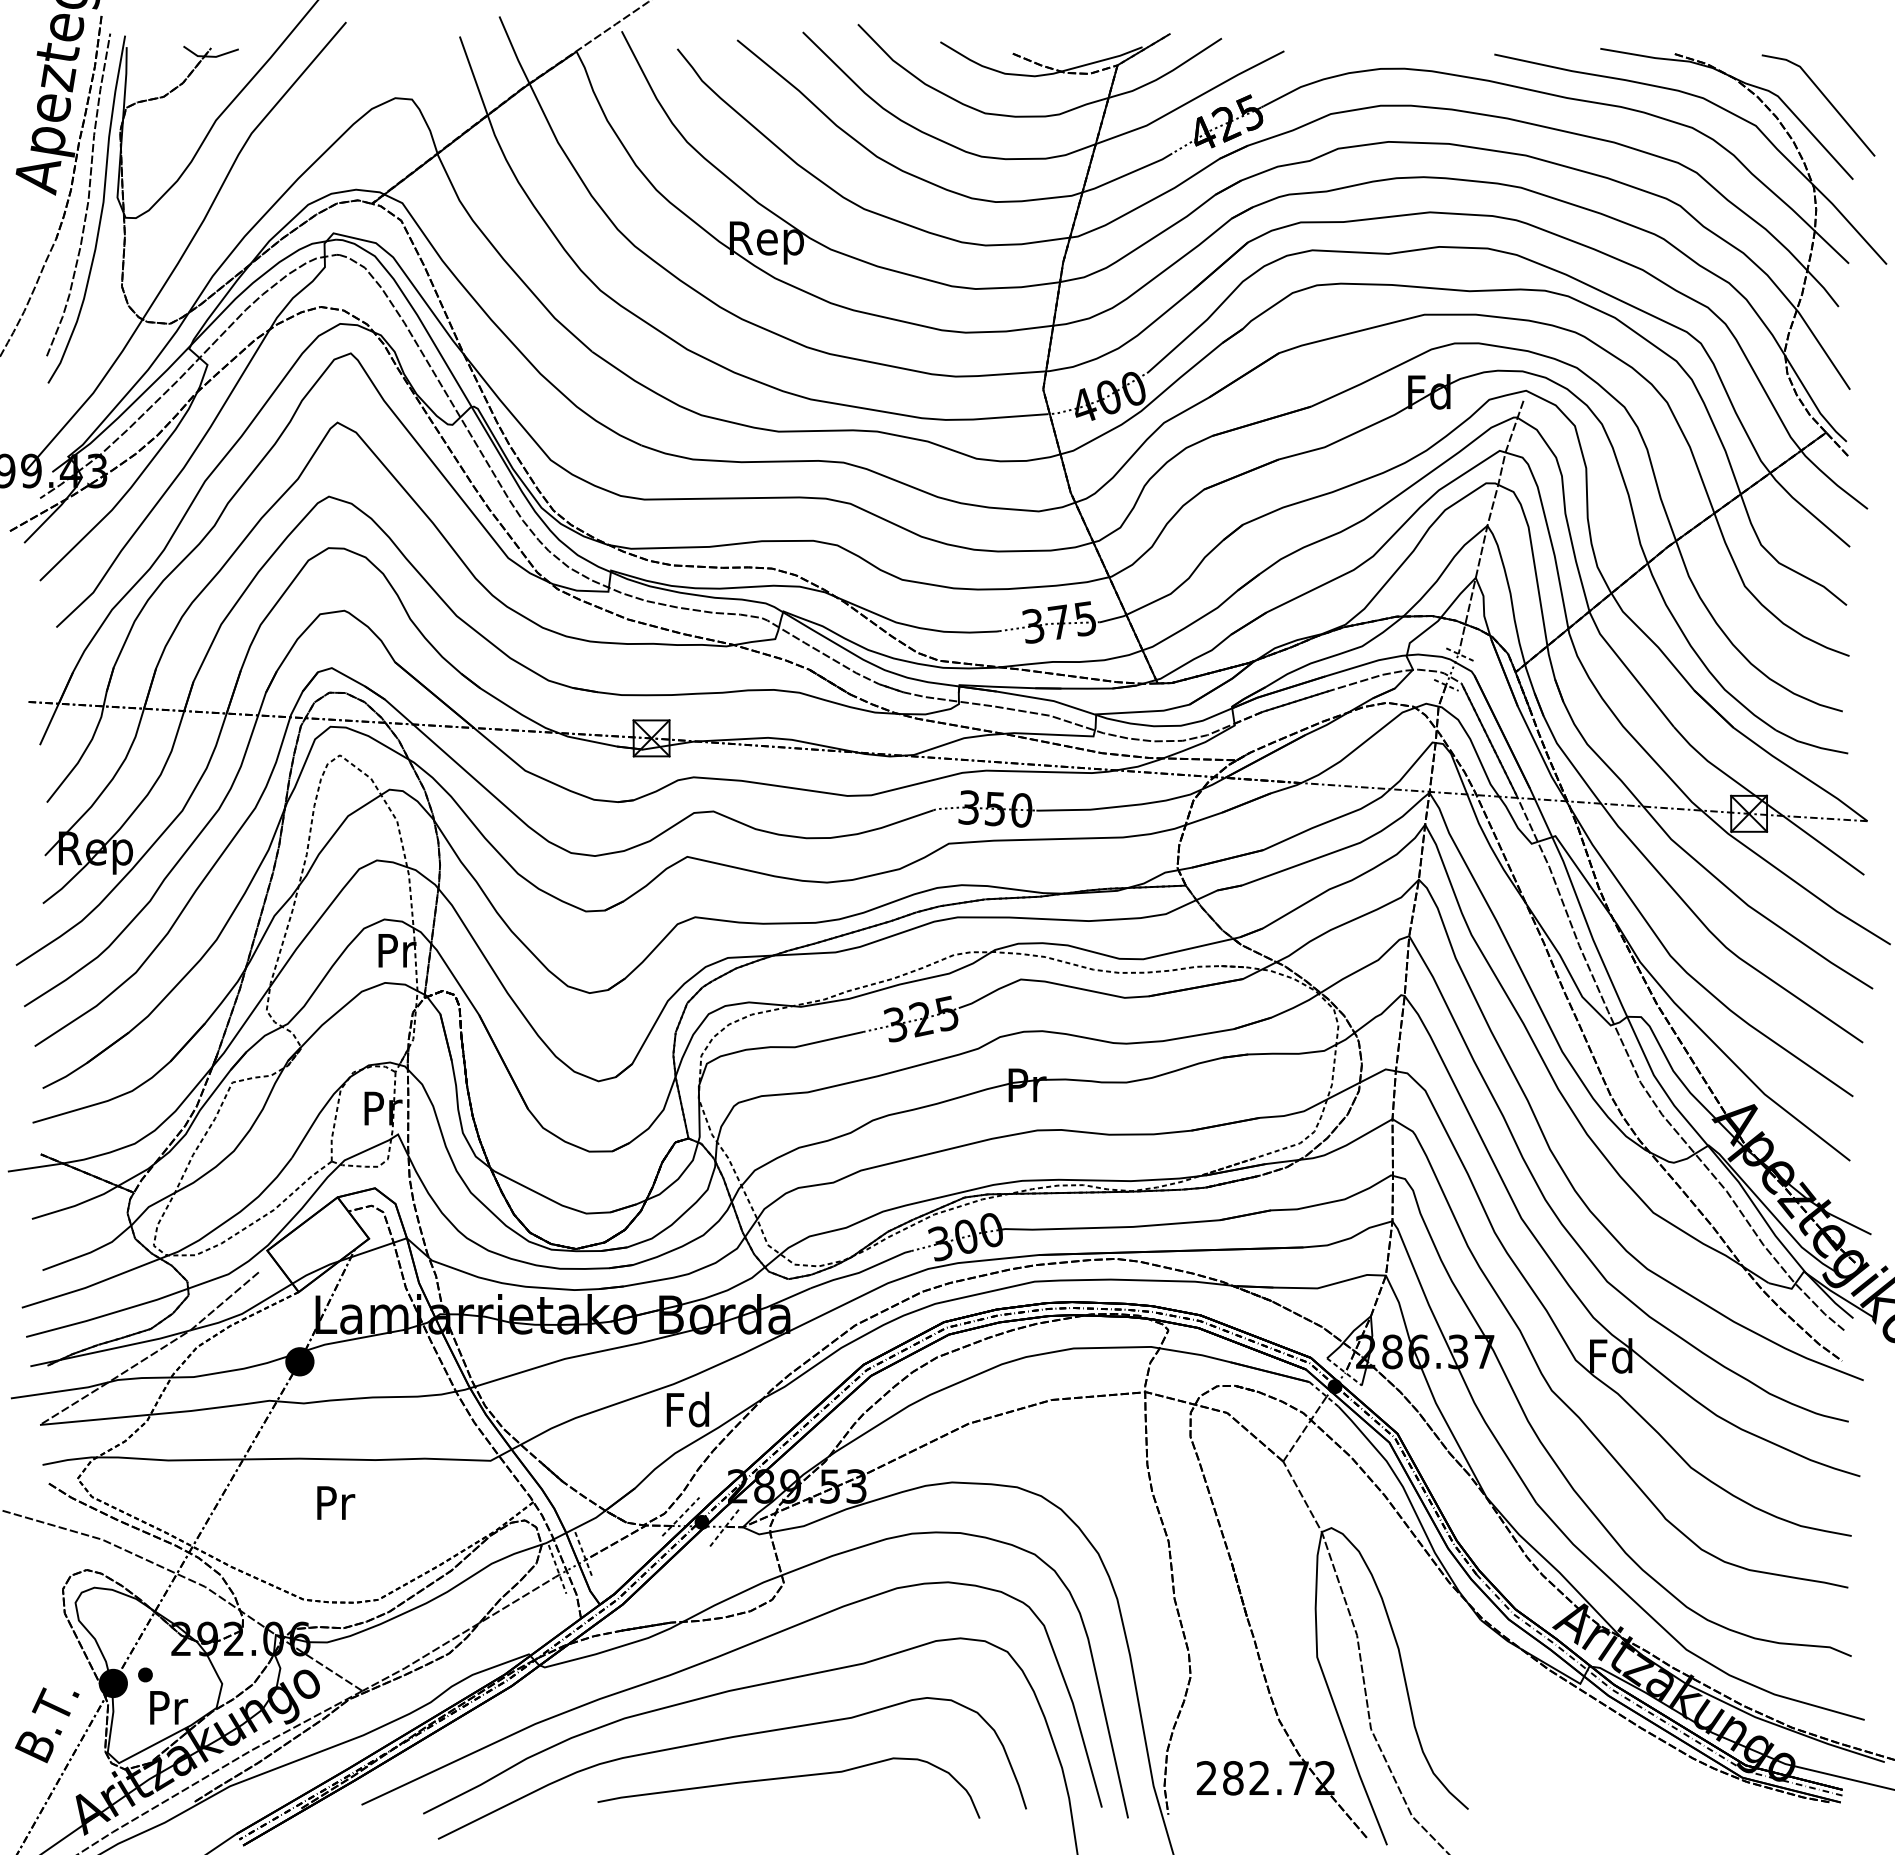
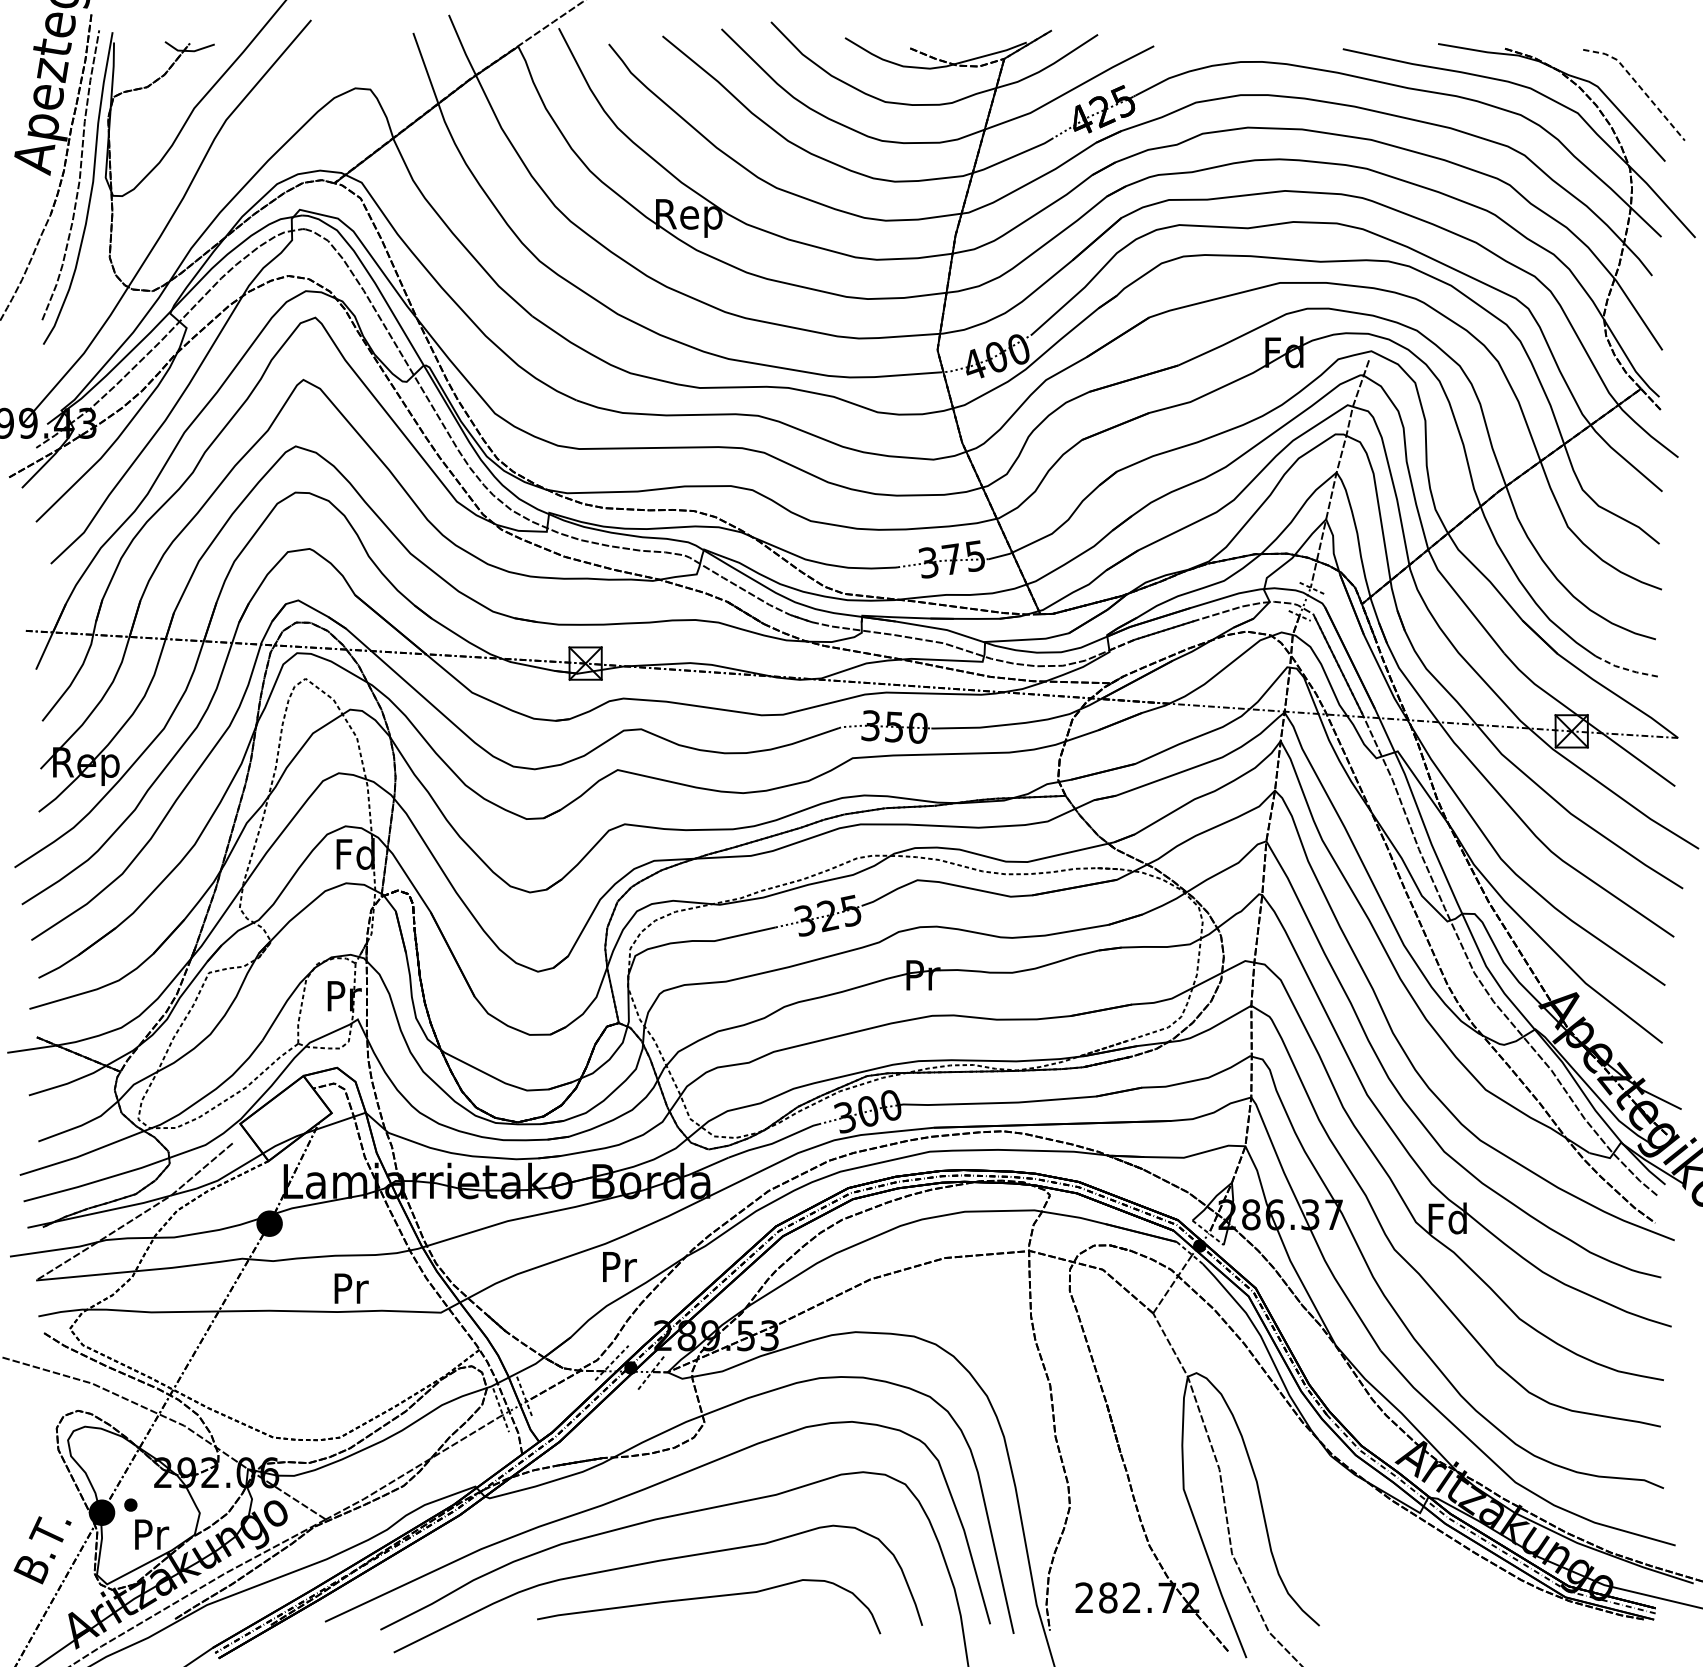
line: (1823, 95) -> (1638, 85), solid -> dashed
line: (1811, 745) -> (1627, 669), solid -> dashed
text: (395, 950) -> (355, 854), Pr -> Fd
text: (687, 1409) -> (617, 1266), Fd -> Pr
text: (336, 1502) -> (351, 1288), moved

